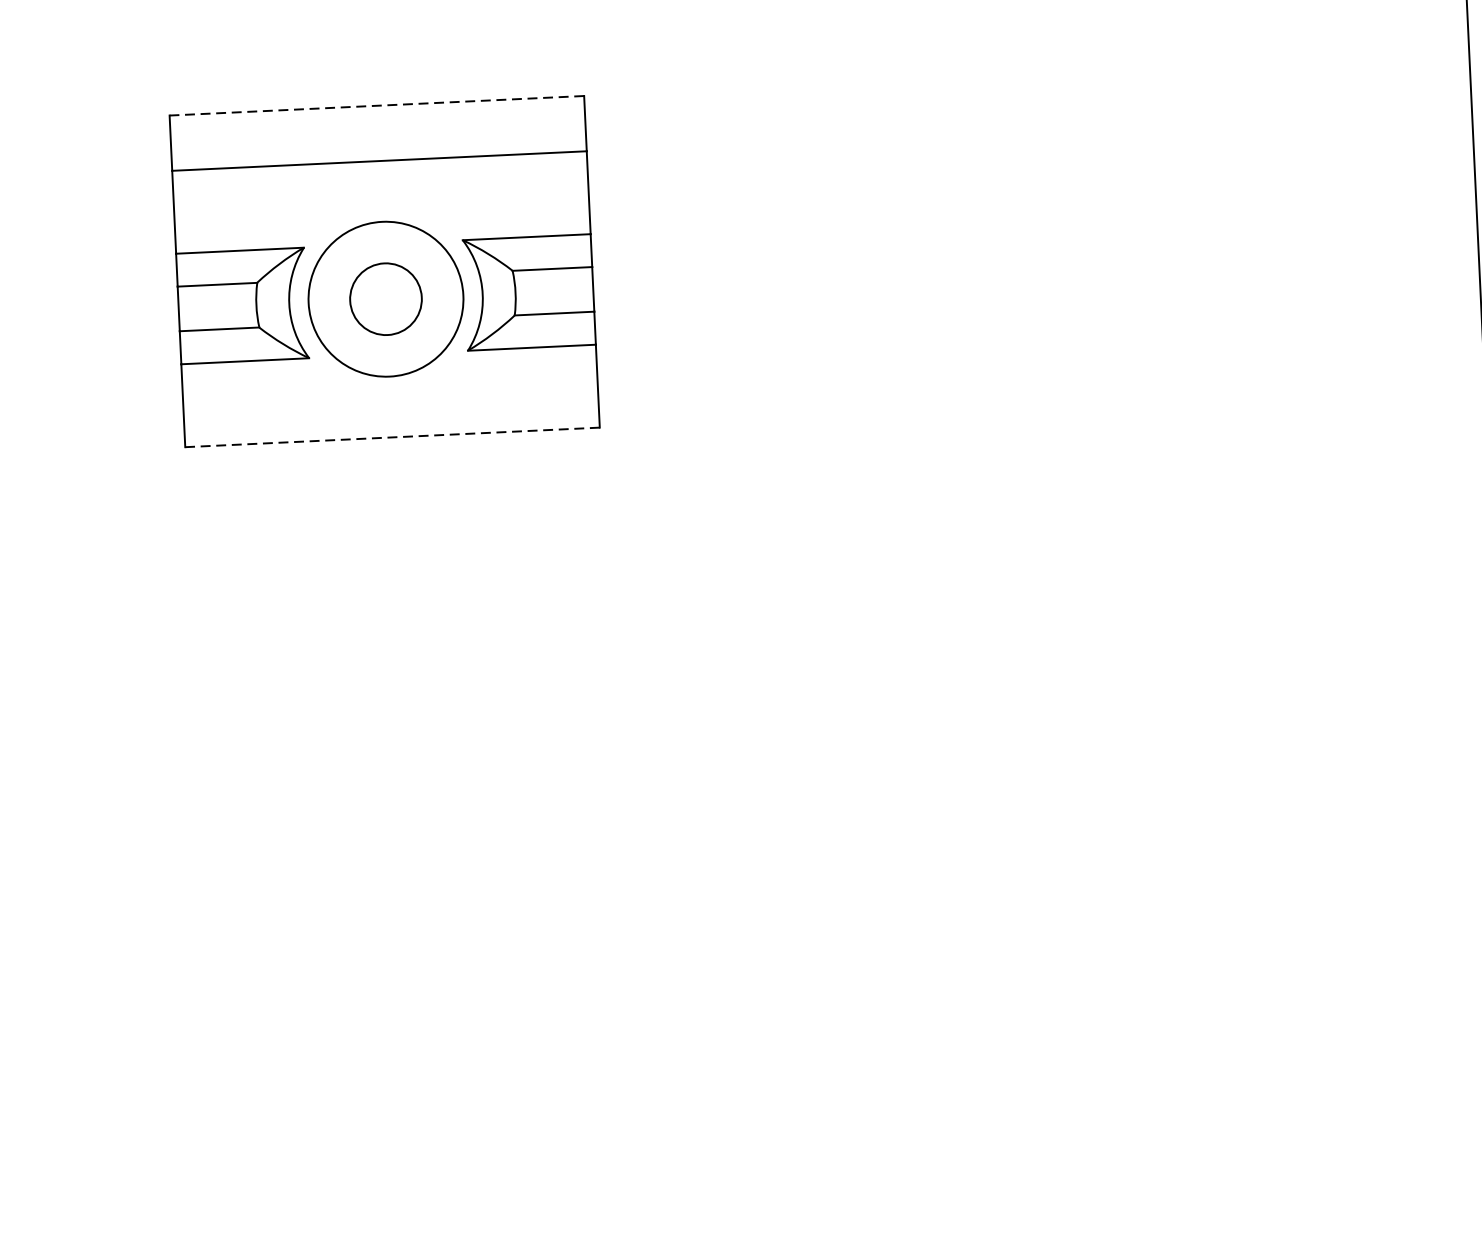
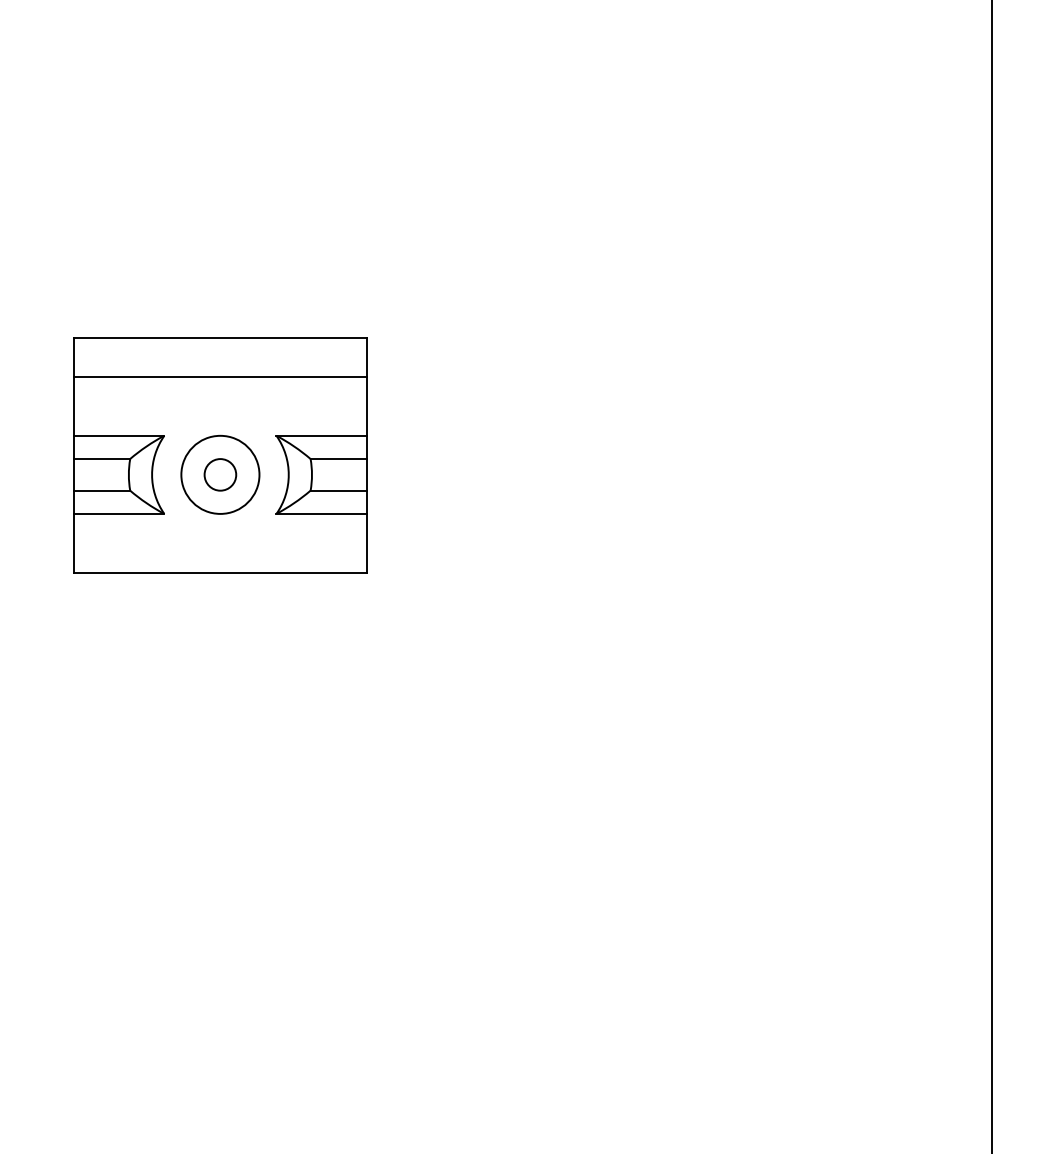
line: (375, 106) -> (219, 338), dashed -> solid
circle: (386, 298) -> (220, 474), size x0.62
circle: (386, 298) -> (220, 474), size x0.71
line: (391, 437) -> (219, 572), dashed -> solid

